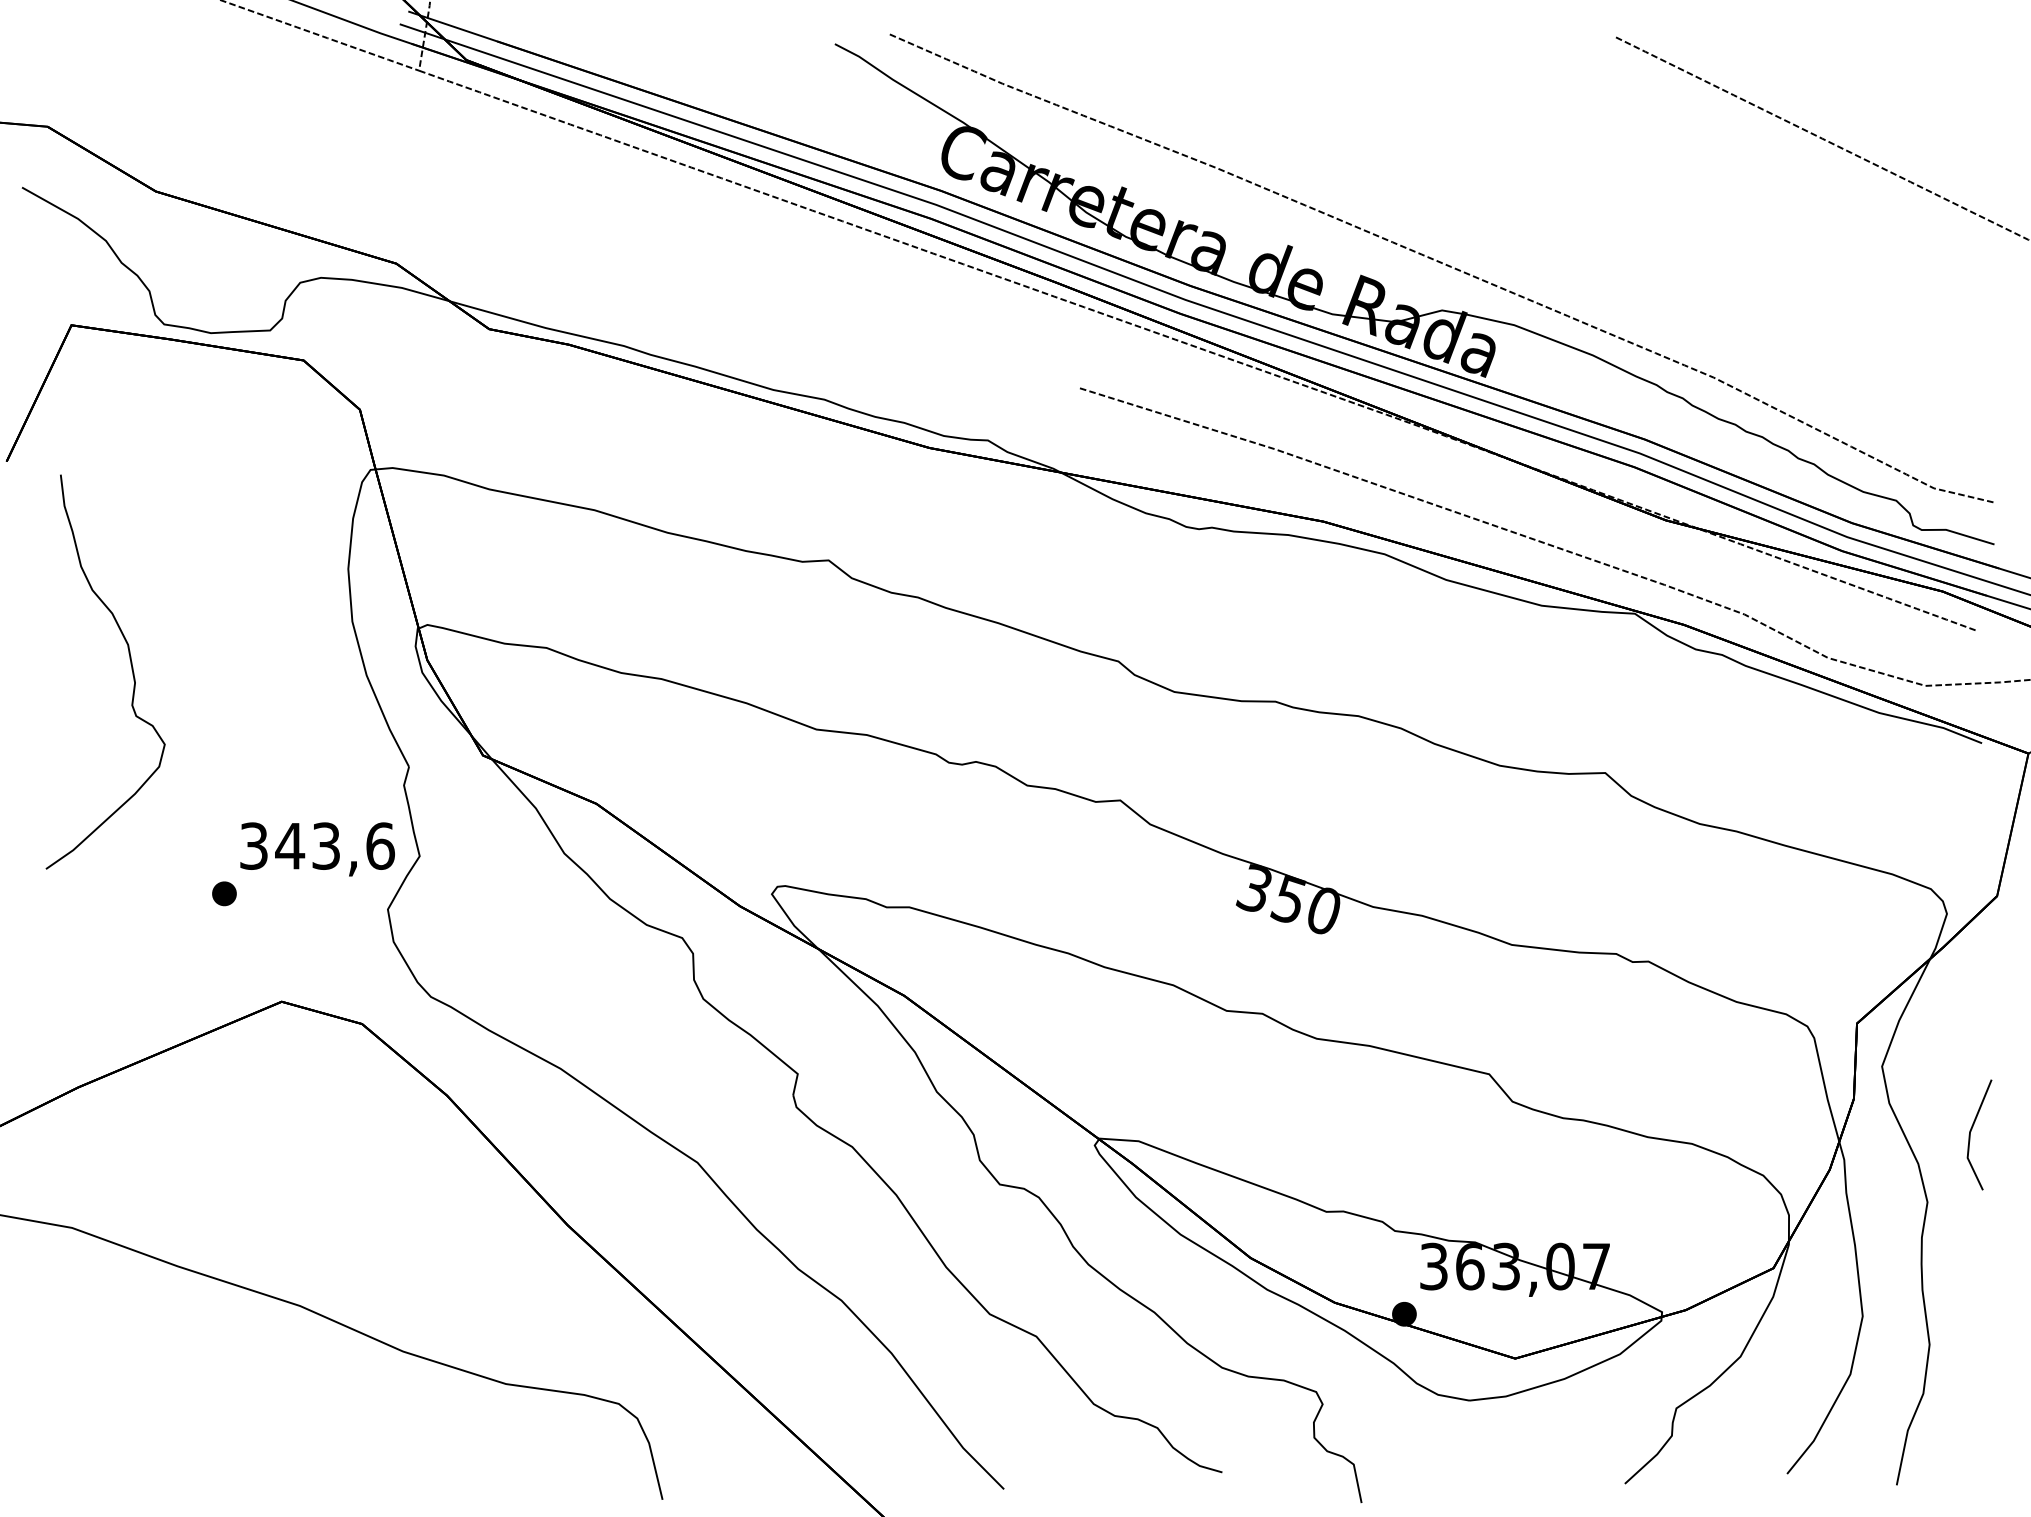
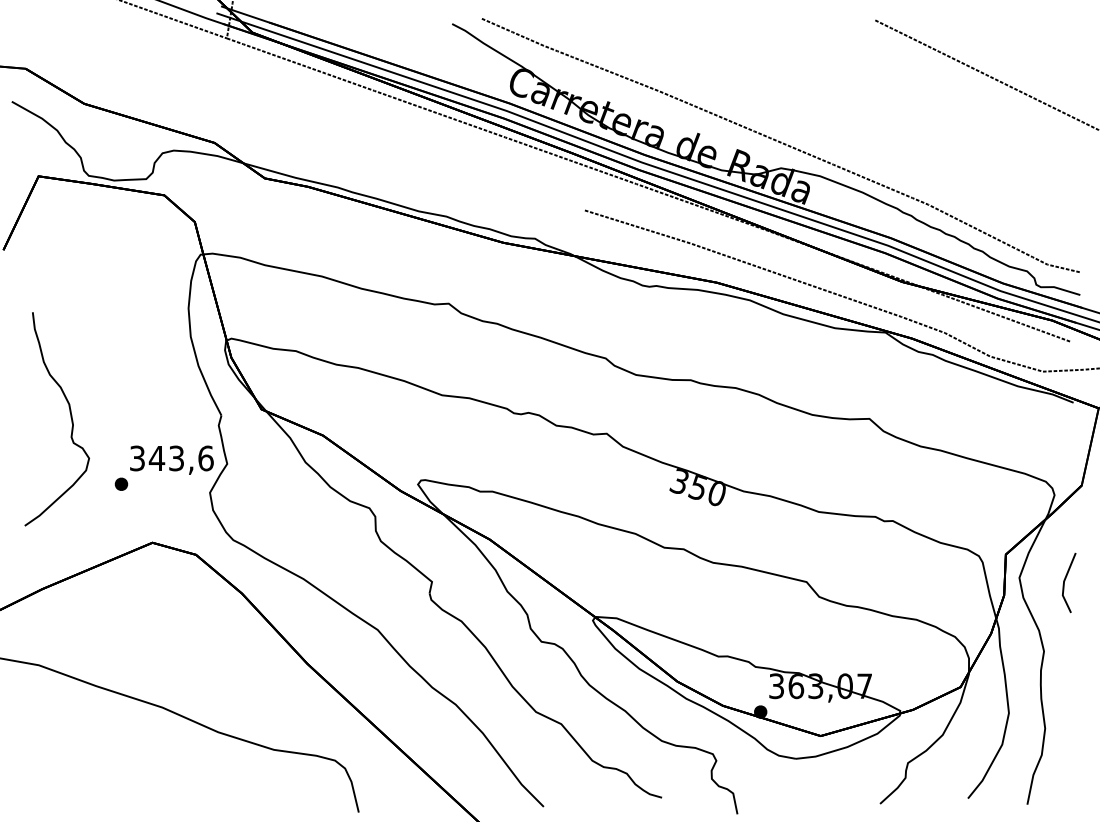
curve: (130, 668) -> (70, 417), moved
line: (1972, 1132) -> (1065, 581), moved

